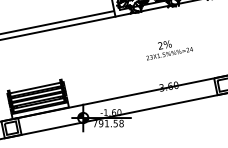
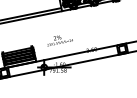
text: (168, 49) -> (59, 40), moved

